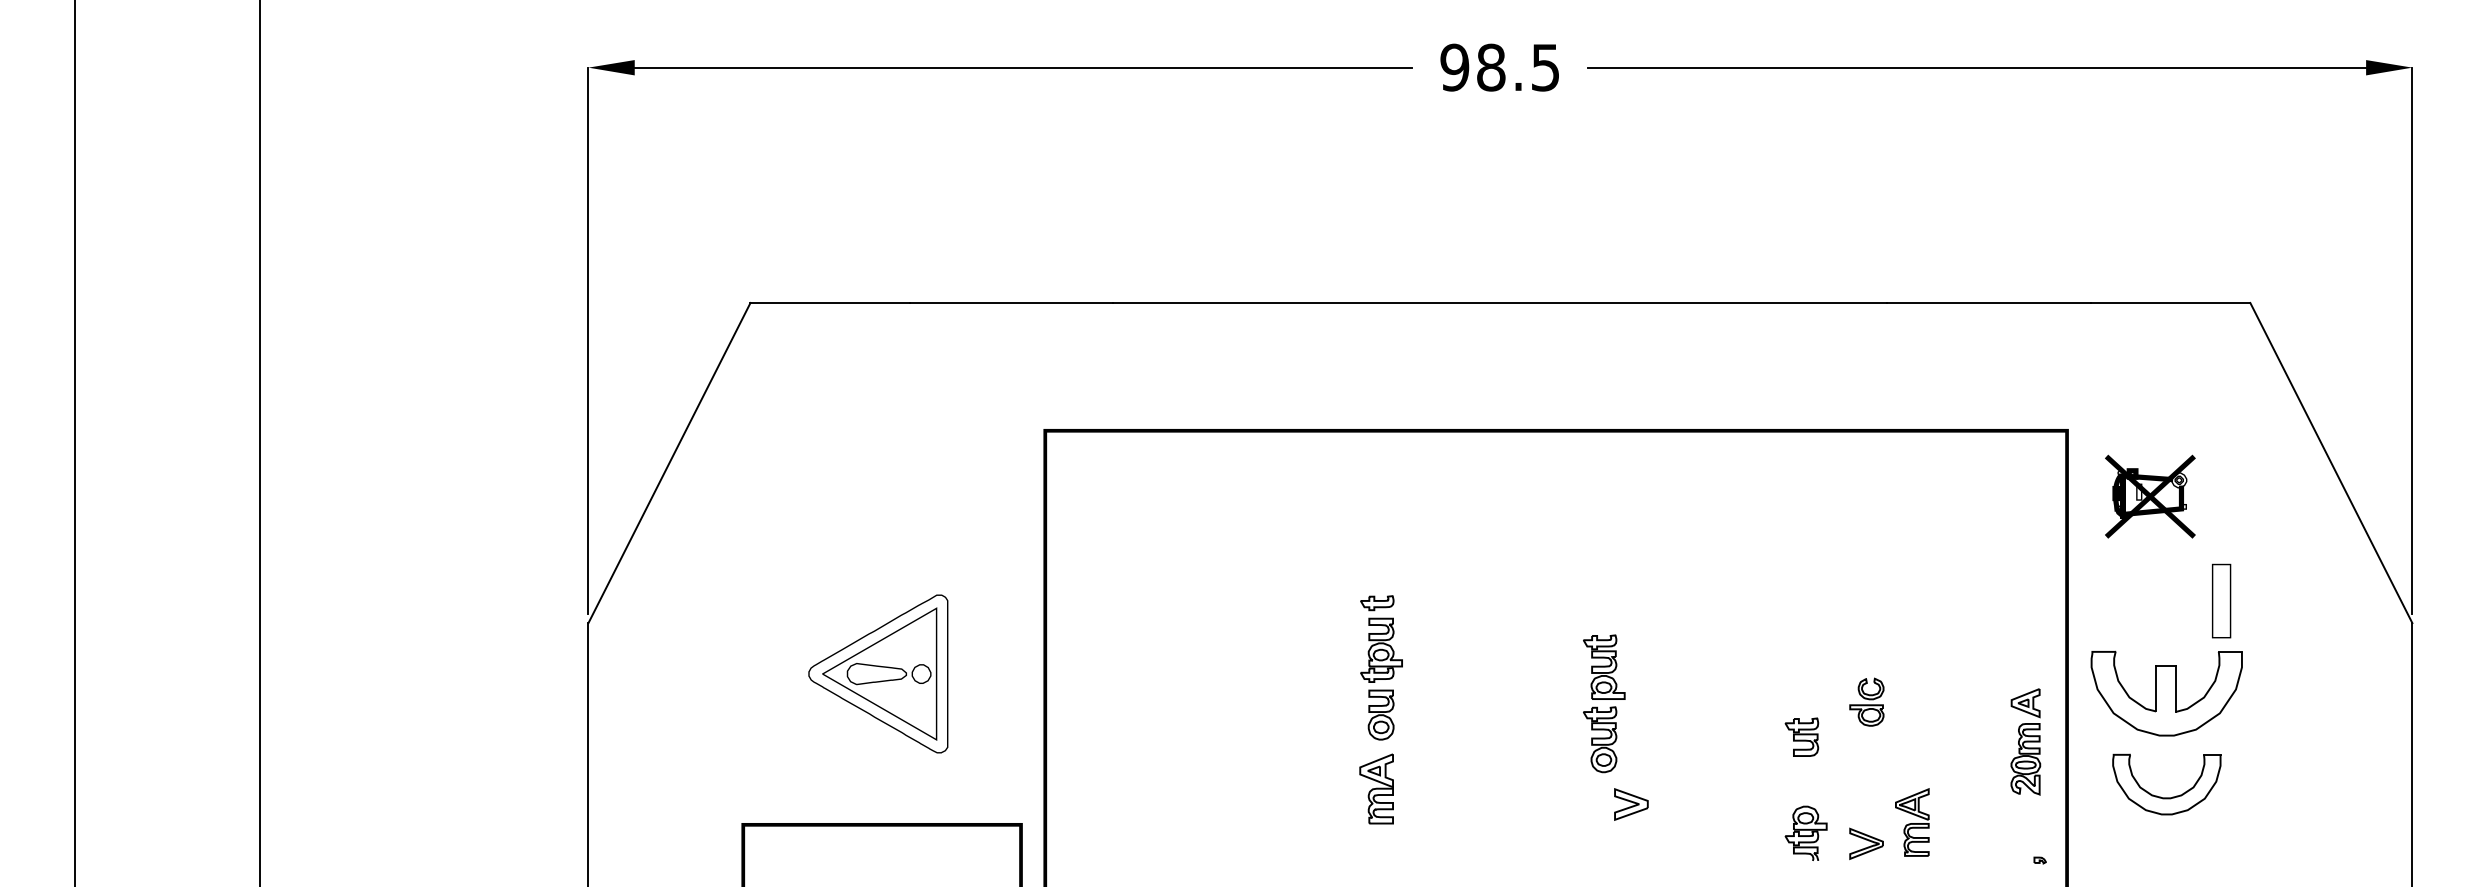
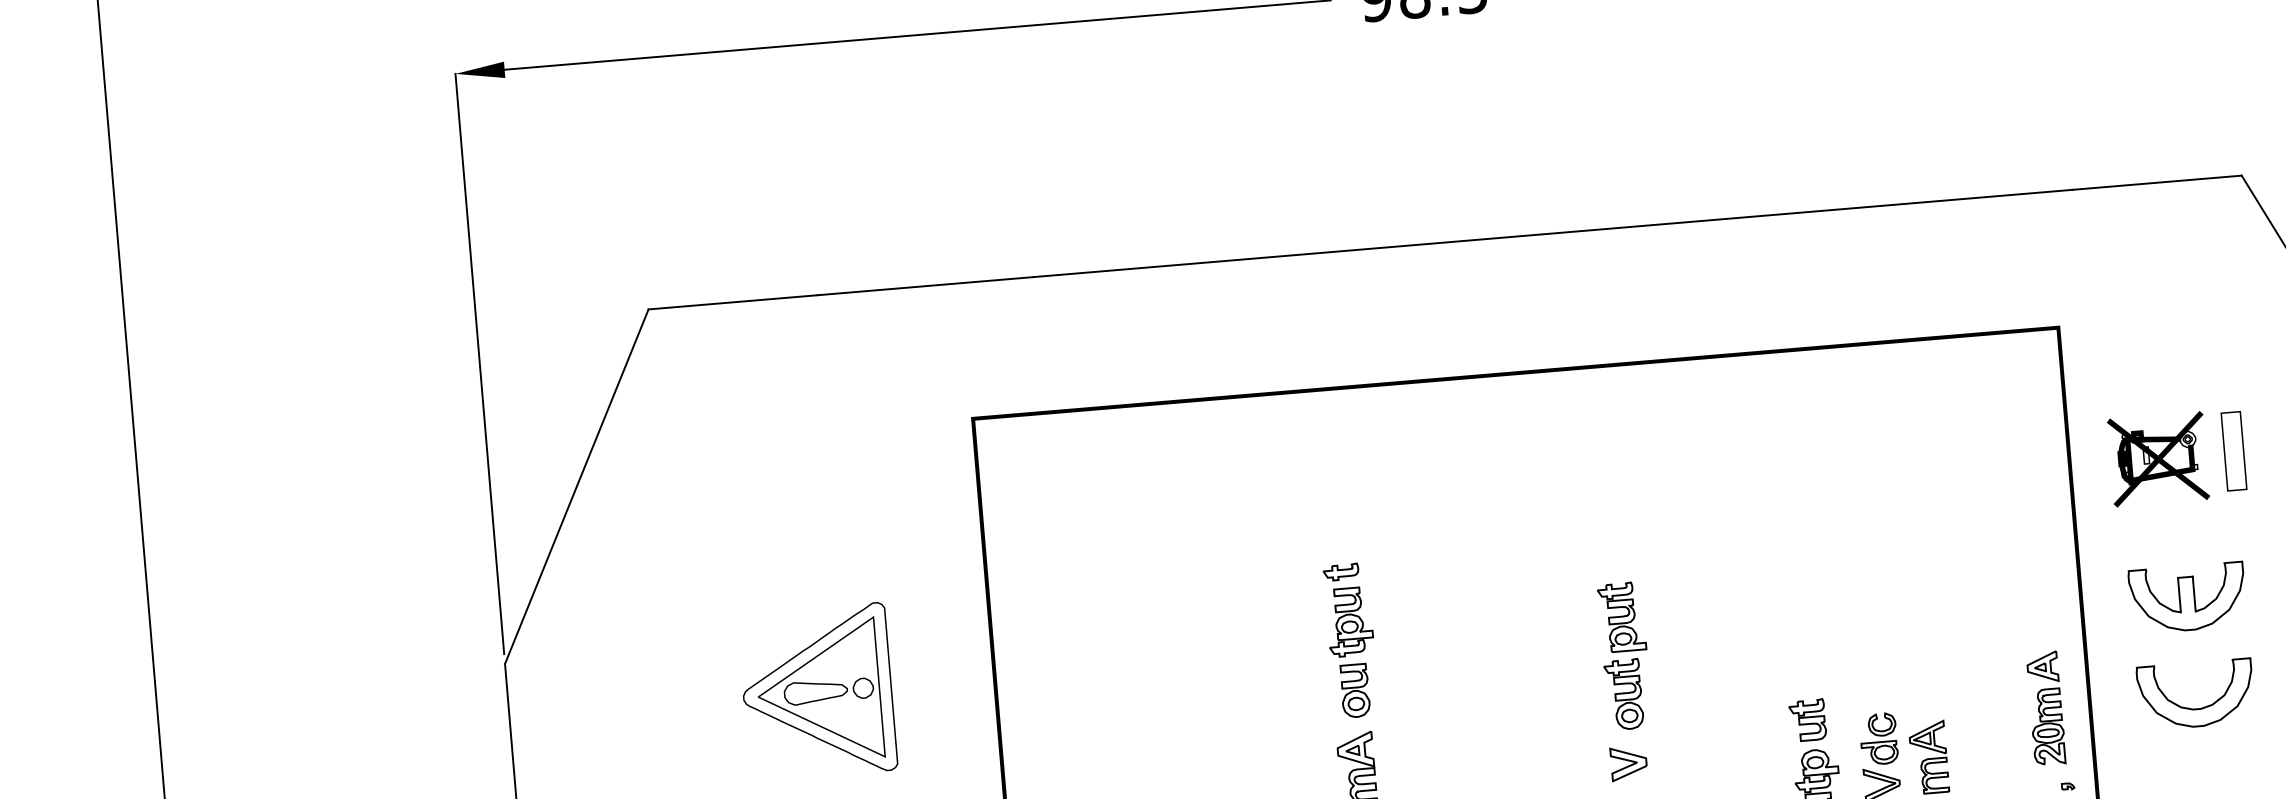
part: (2150, 496) -> (2158, 459), moved
part: (2221, 600) -> (2233, 450), moved
part: (2166, 693) -> (2187, 597), size x0.71
part: (1866, 701) -> (1878, 738), moved
part: (1604, 703) -> (1625, 655), moved
part: (1801, 736) -> (1807, 719), moved
part: (2025, 741) -> (2045, 708), moved

